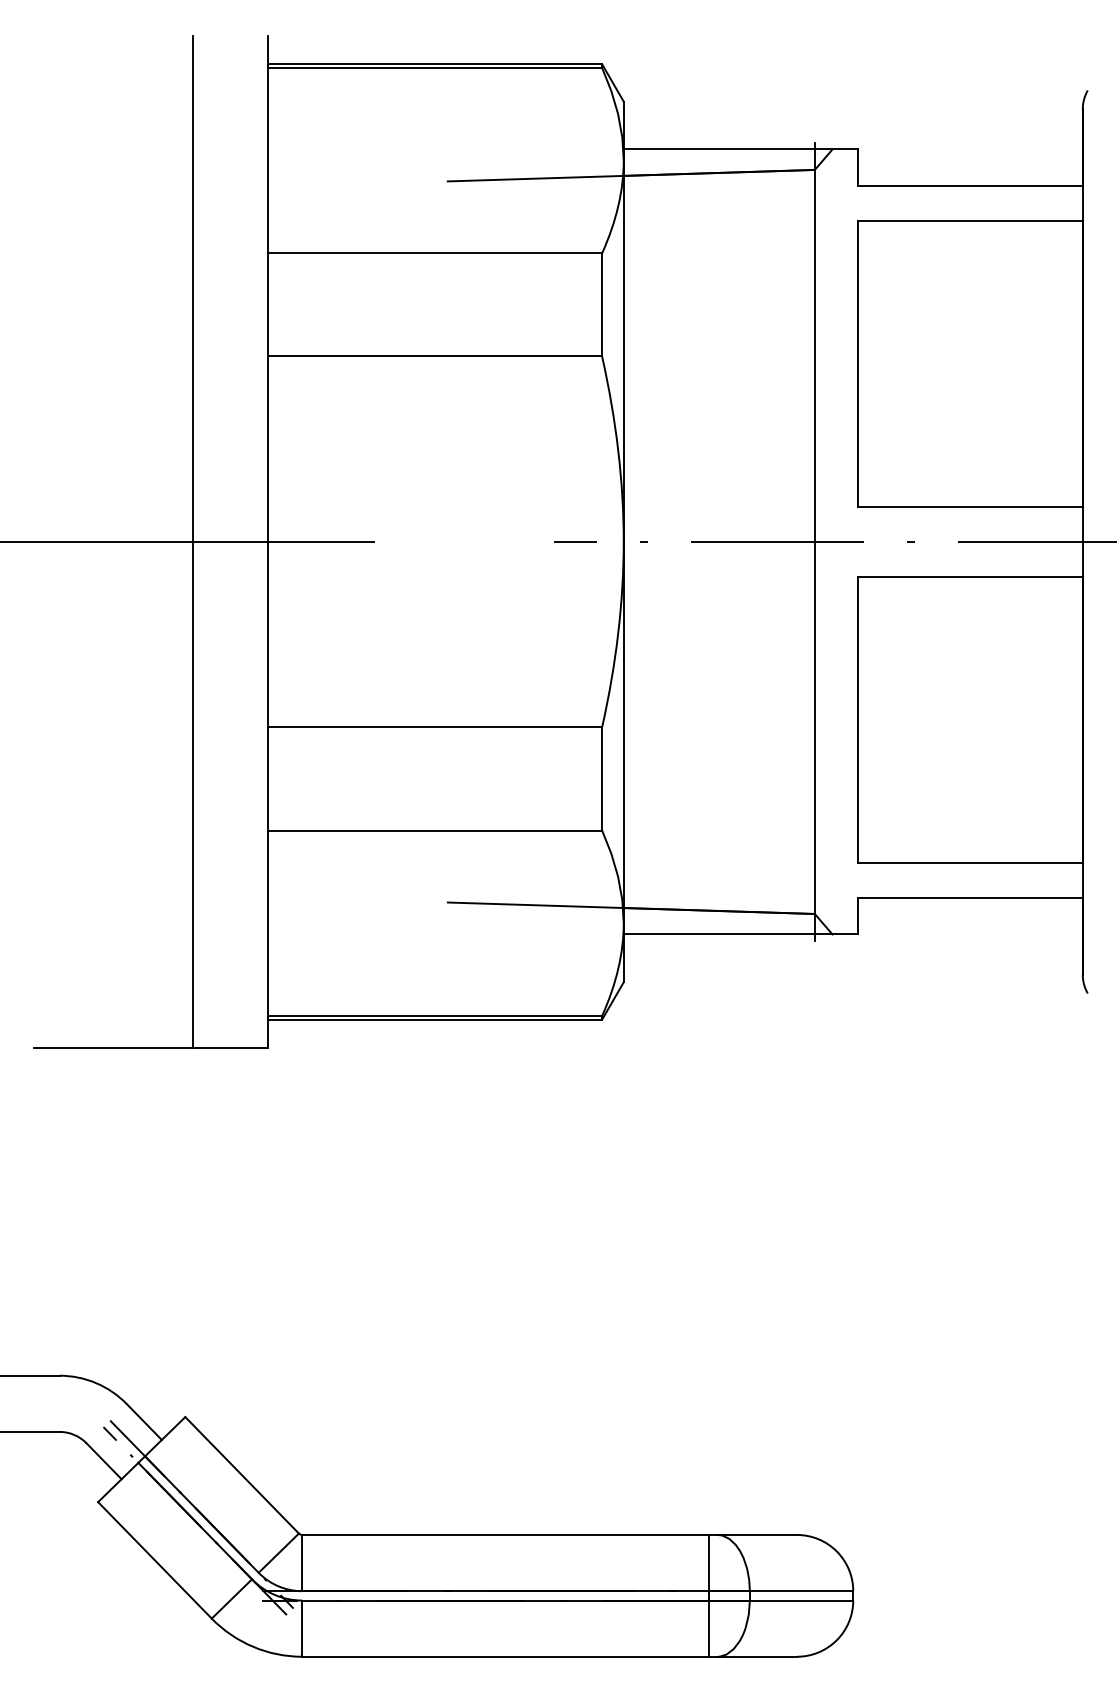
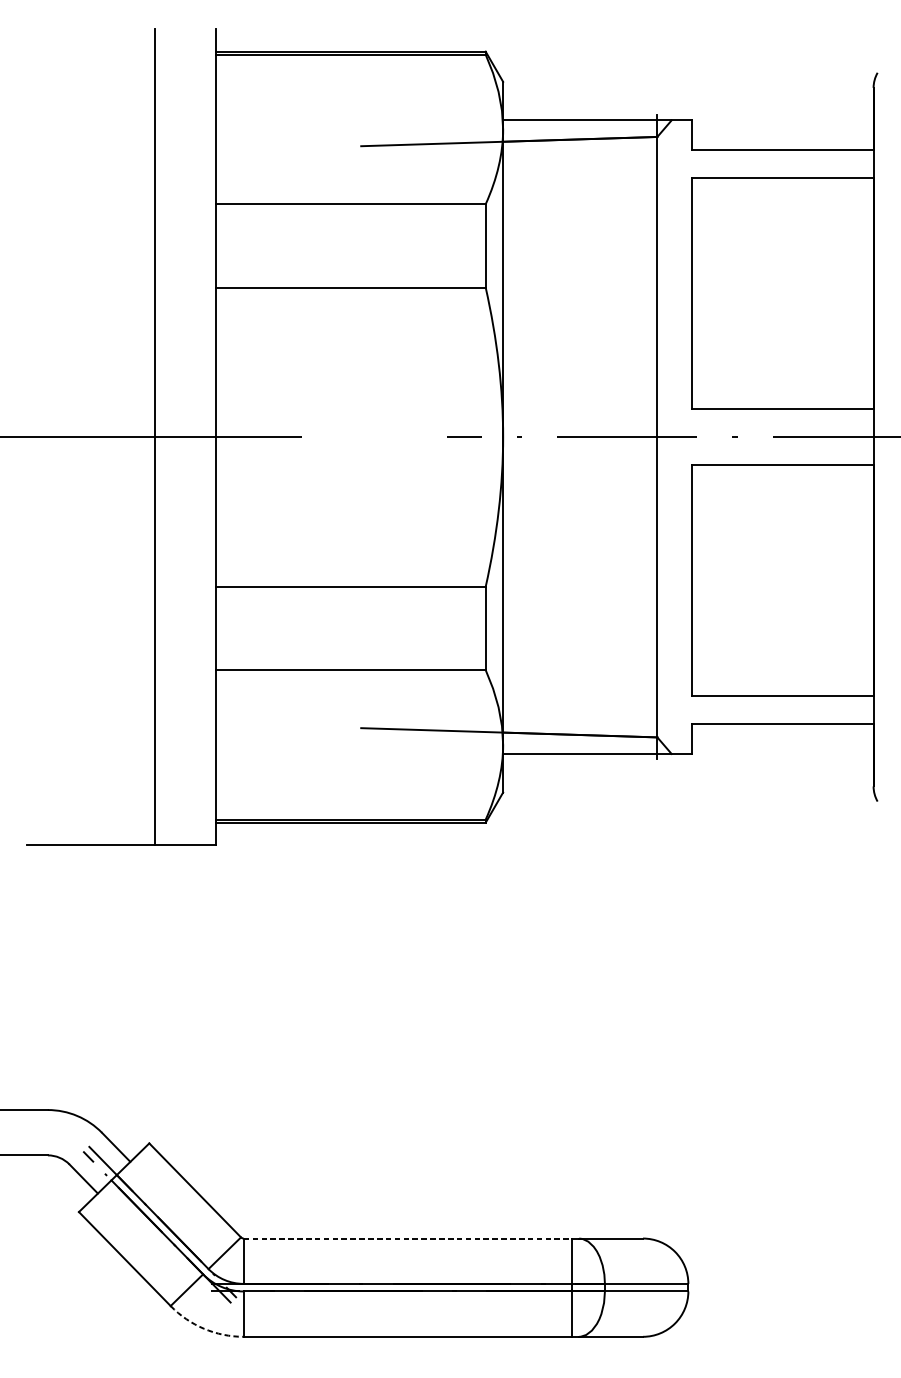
line: (506, 1534) -> (408, 1238), solid -> dashed
arc: (253, 1646) -> (204, 1328), solid -> dashed

